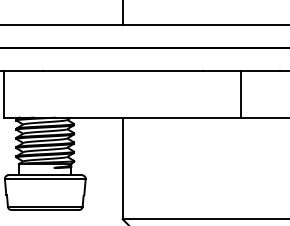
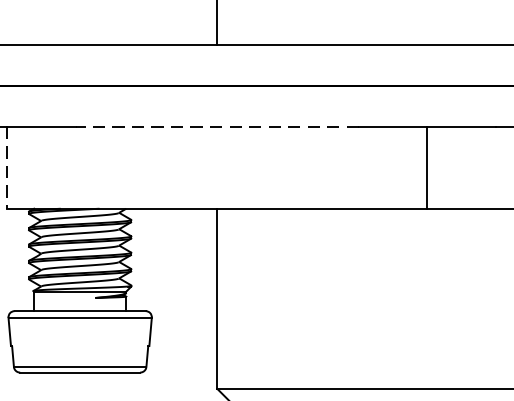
line: (122, 71) -> (217, 126), solid -> dashed
line: (4, 95) -> (7, 169), solid -> dashed

